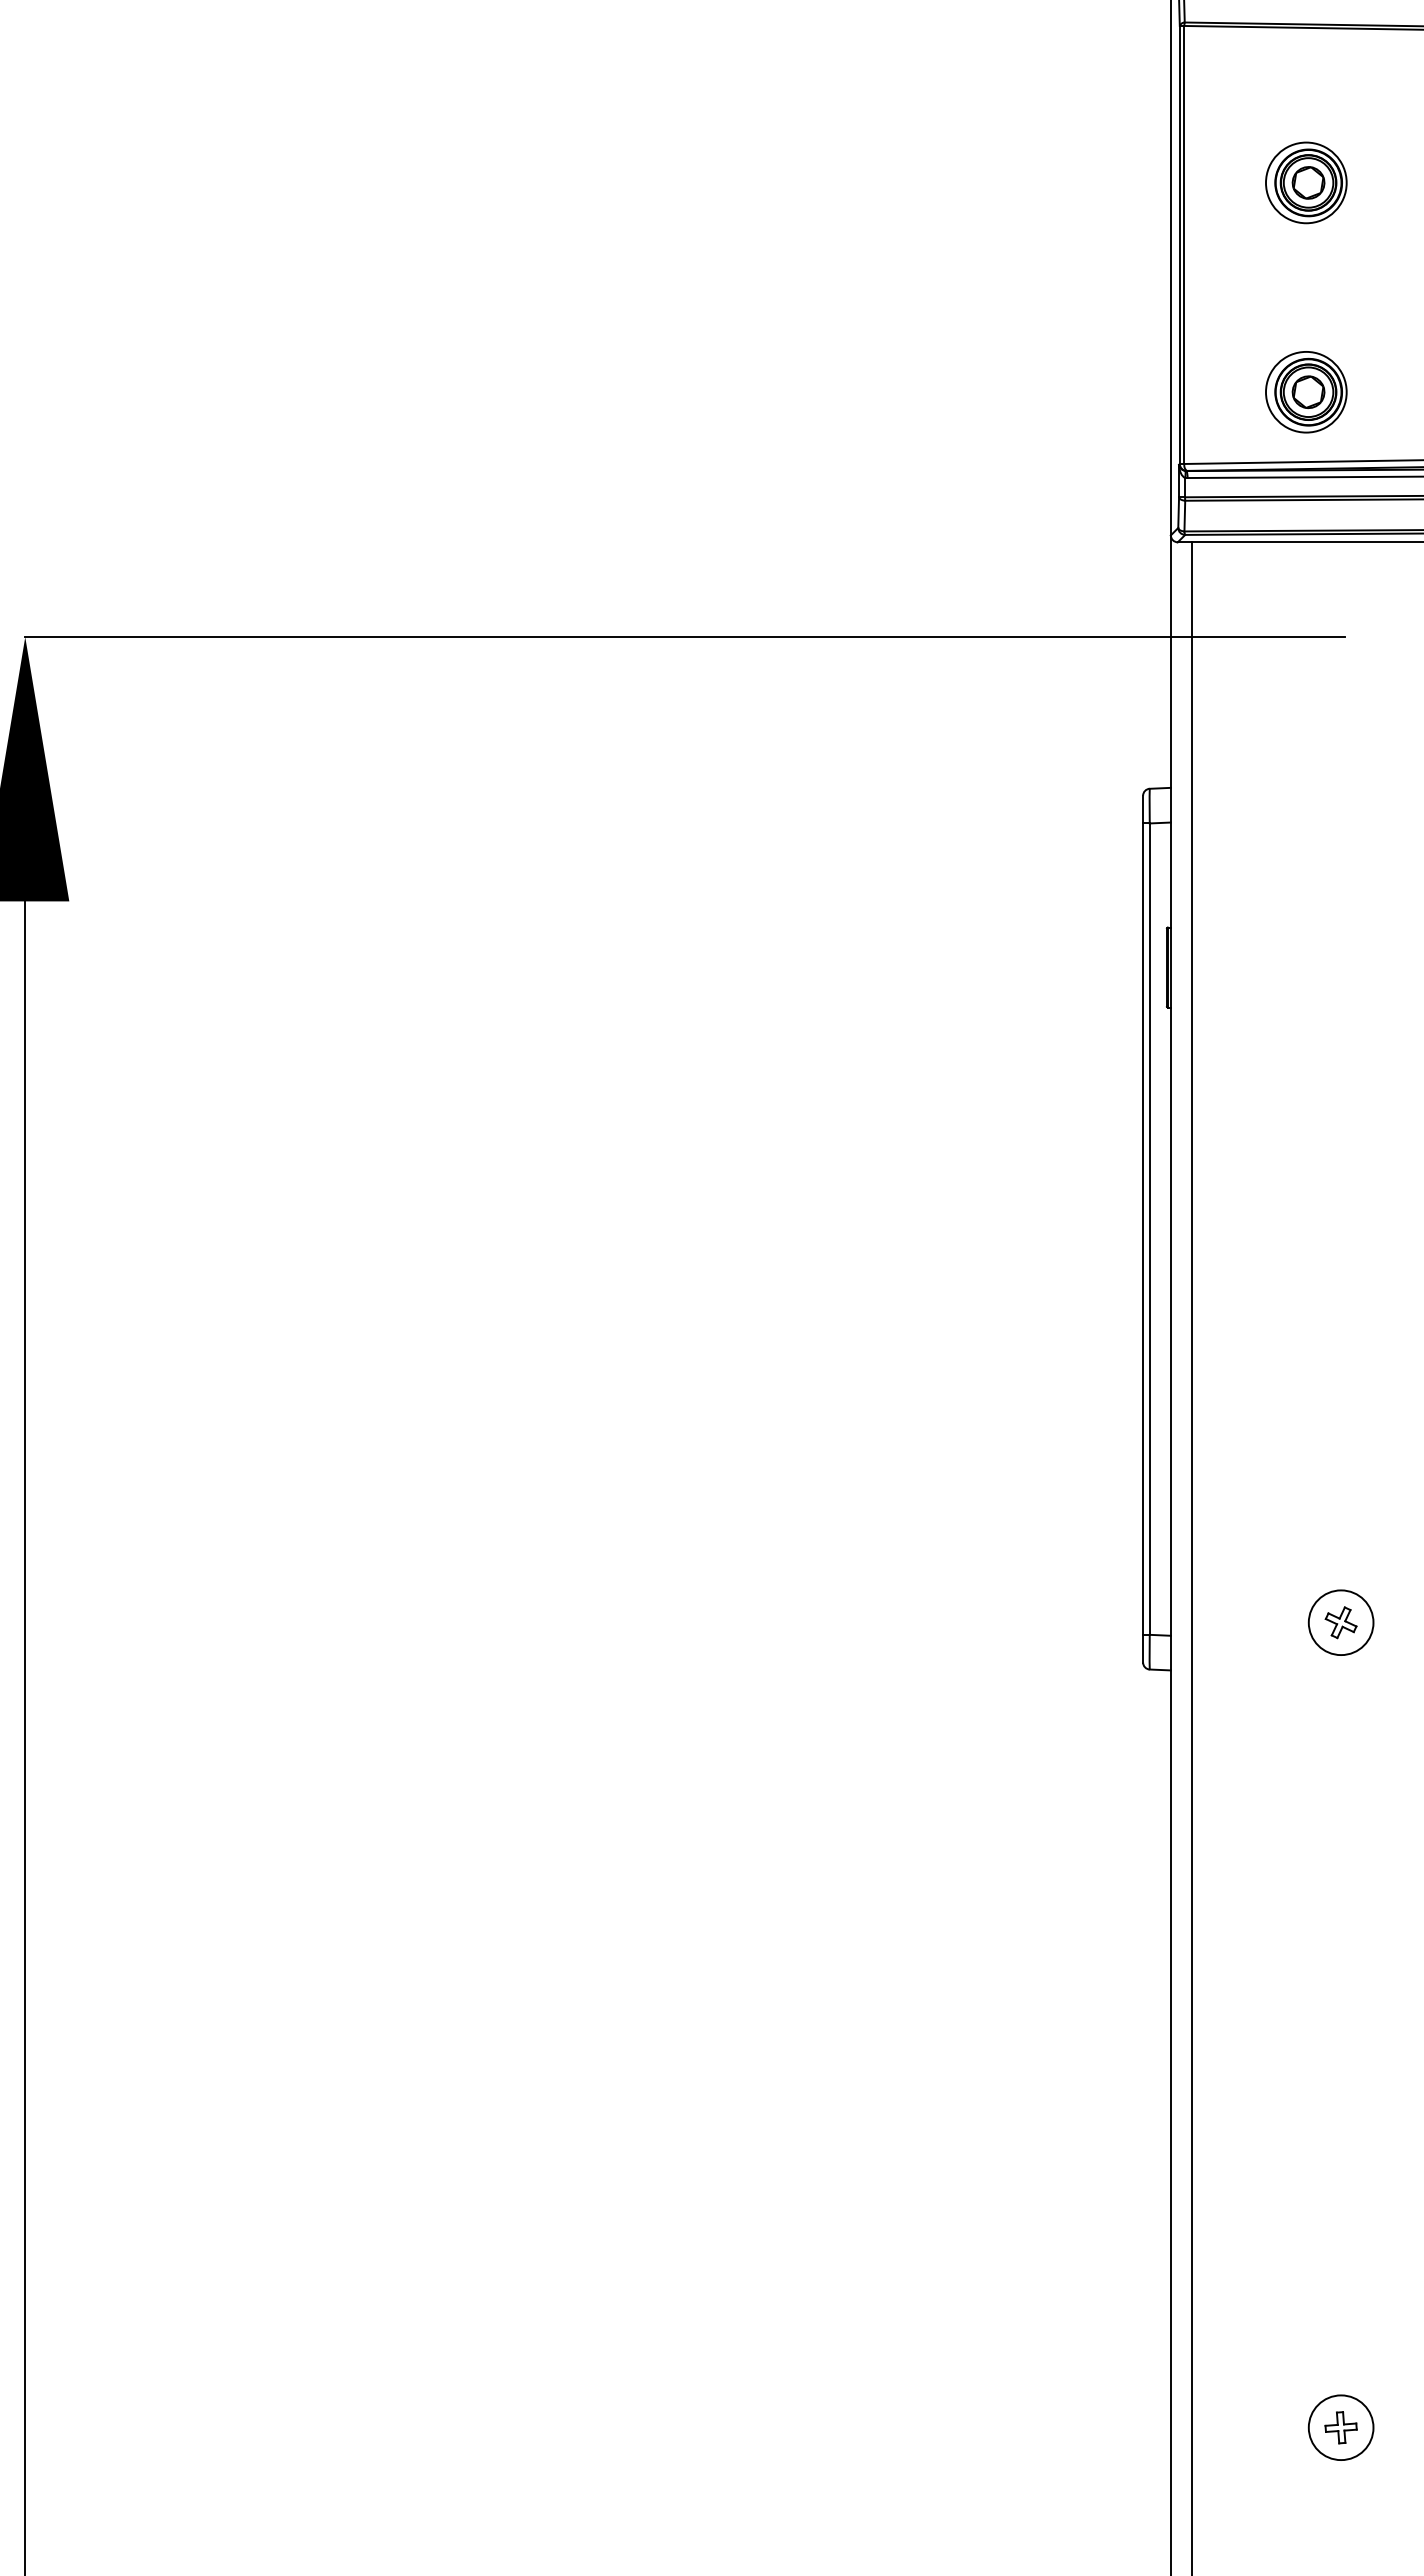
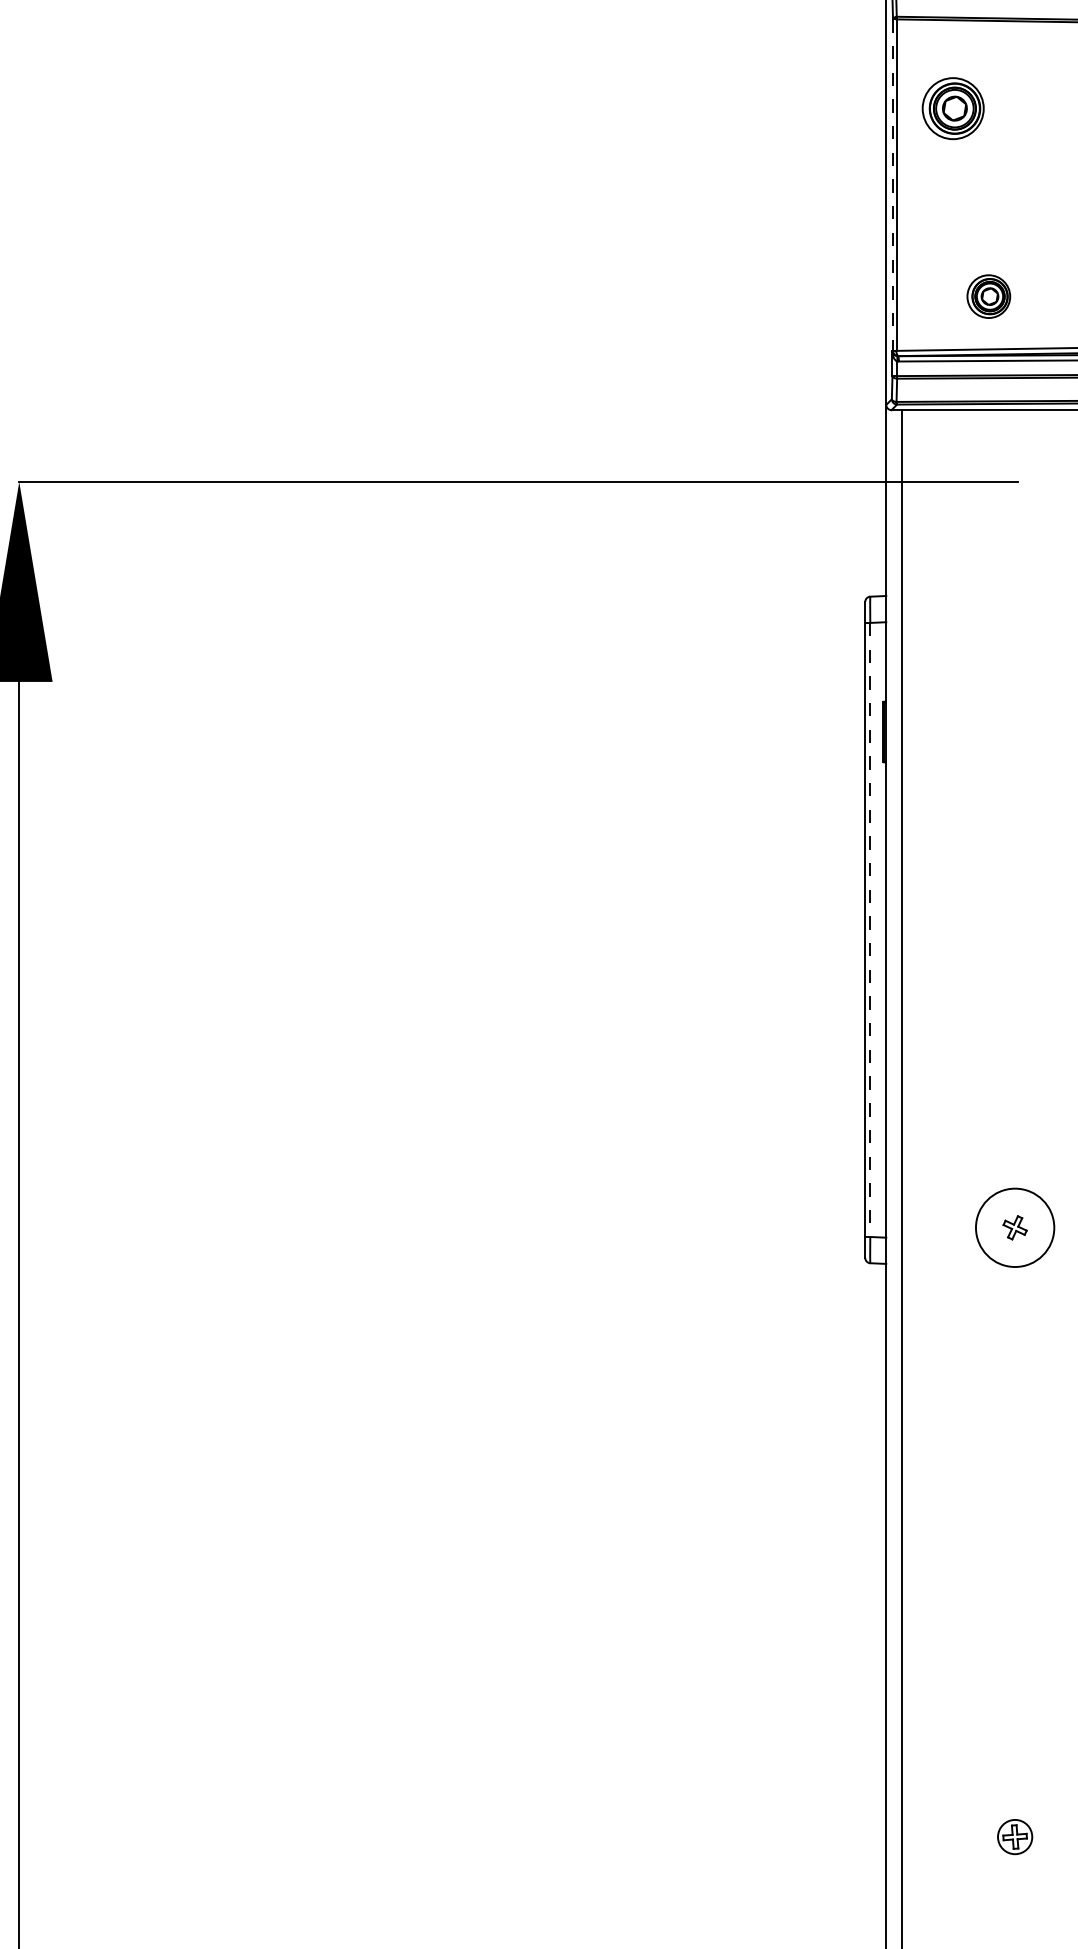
part: (1306, 182) -> (953, 108), moved
line: (1179, 245) -> (892, 185), solid -> dashed
part: (1306, 392) -> (988, 296), size x0.7
line: (1149, 1229) -> (870, 930), solid -> dashed
circle: (1340, 1622) -> (1014, 1227), size x1.6
circle: (1340, 2427) -> (1014, 1836), size x0.7

